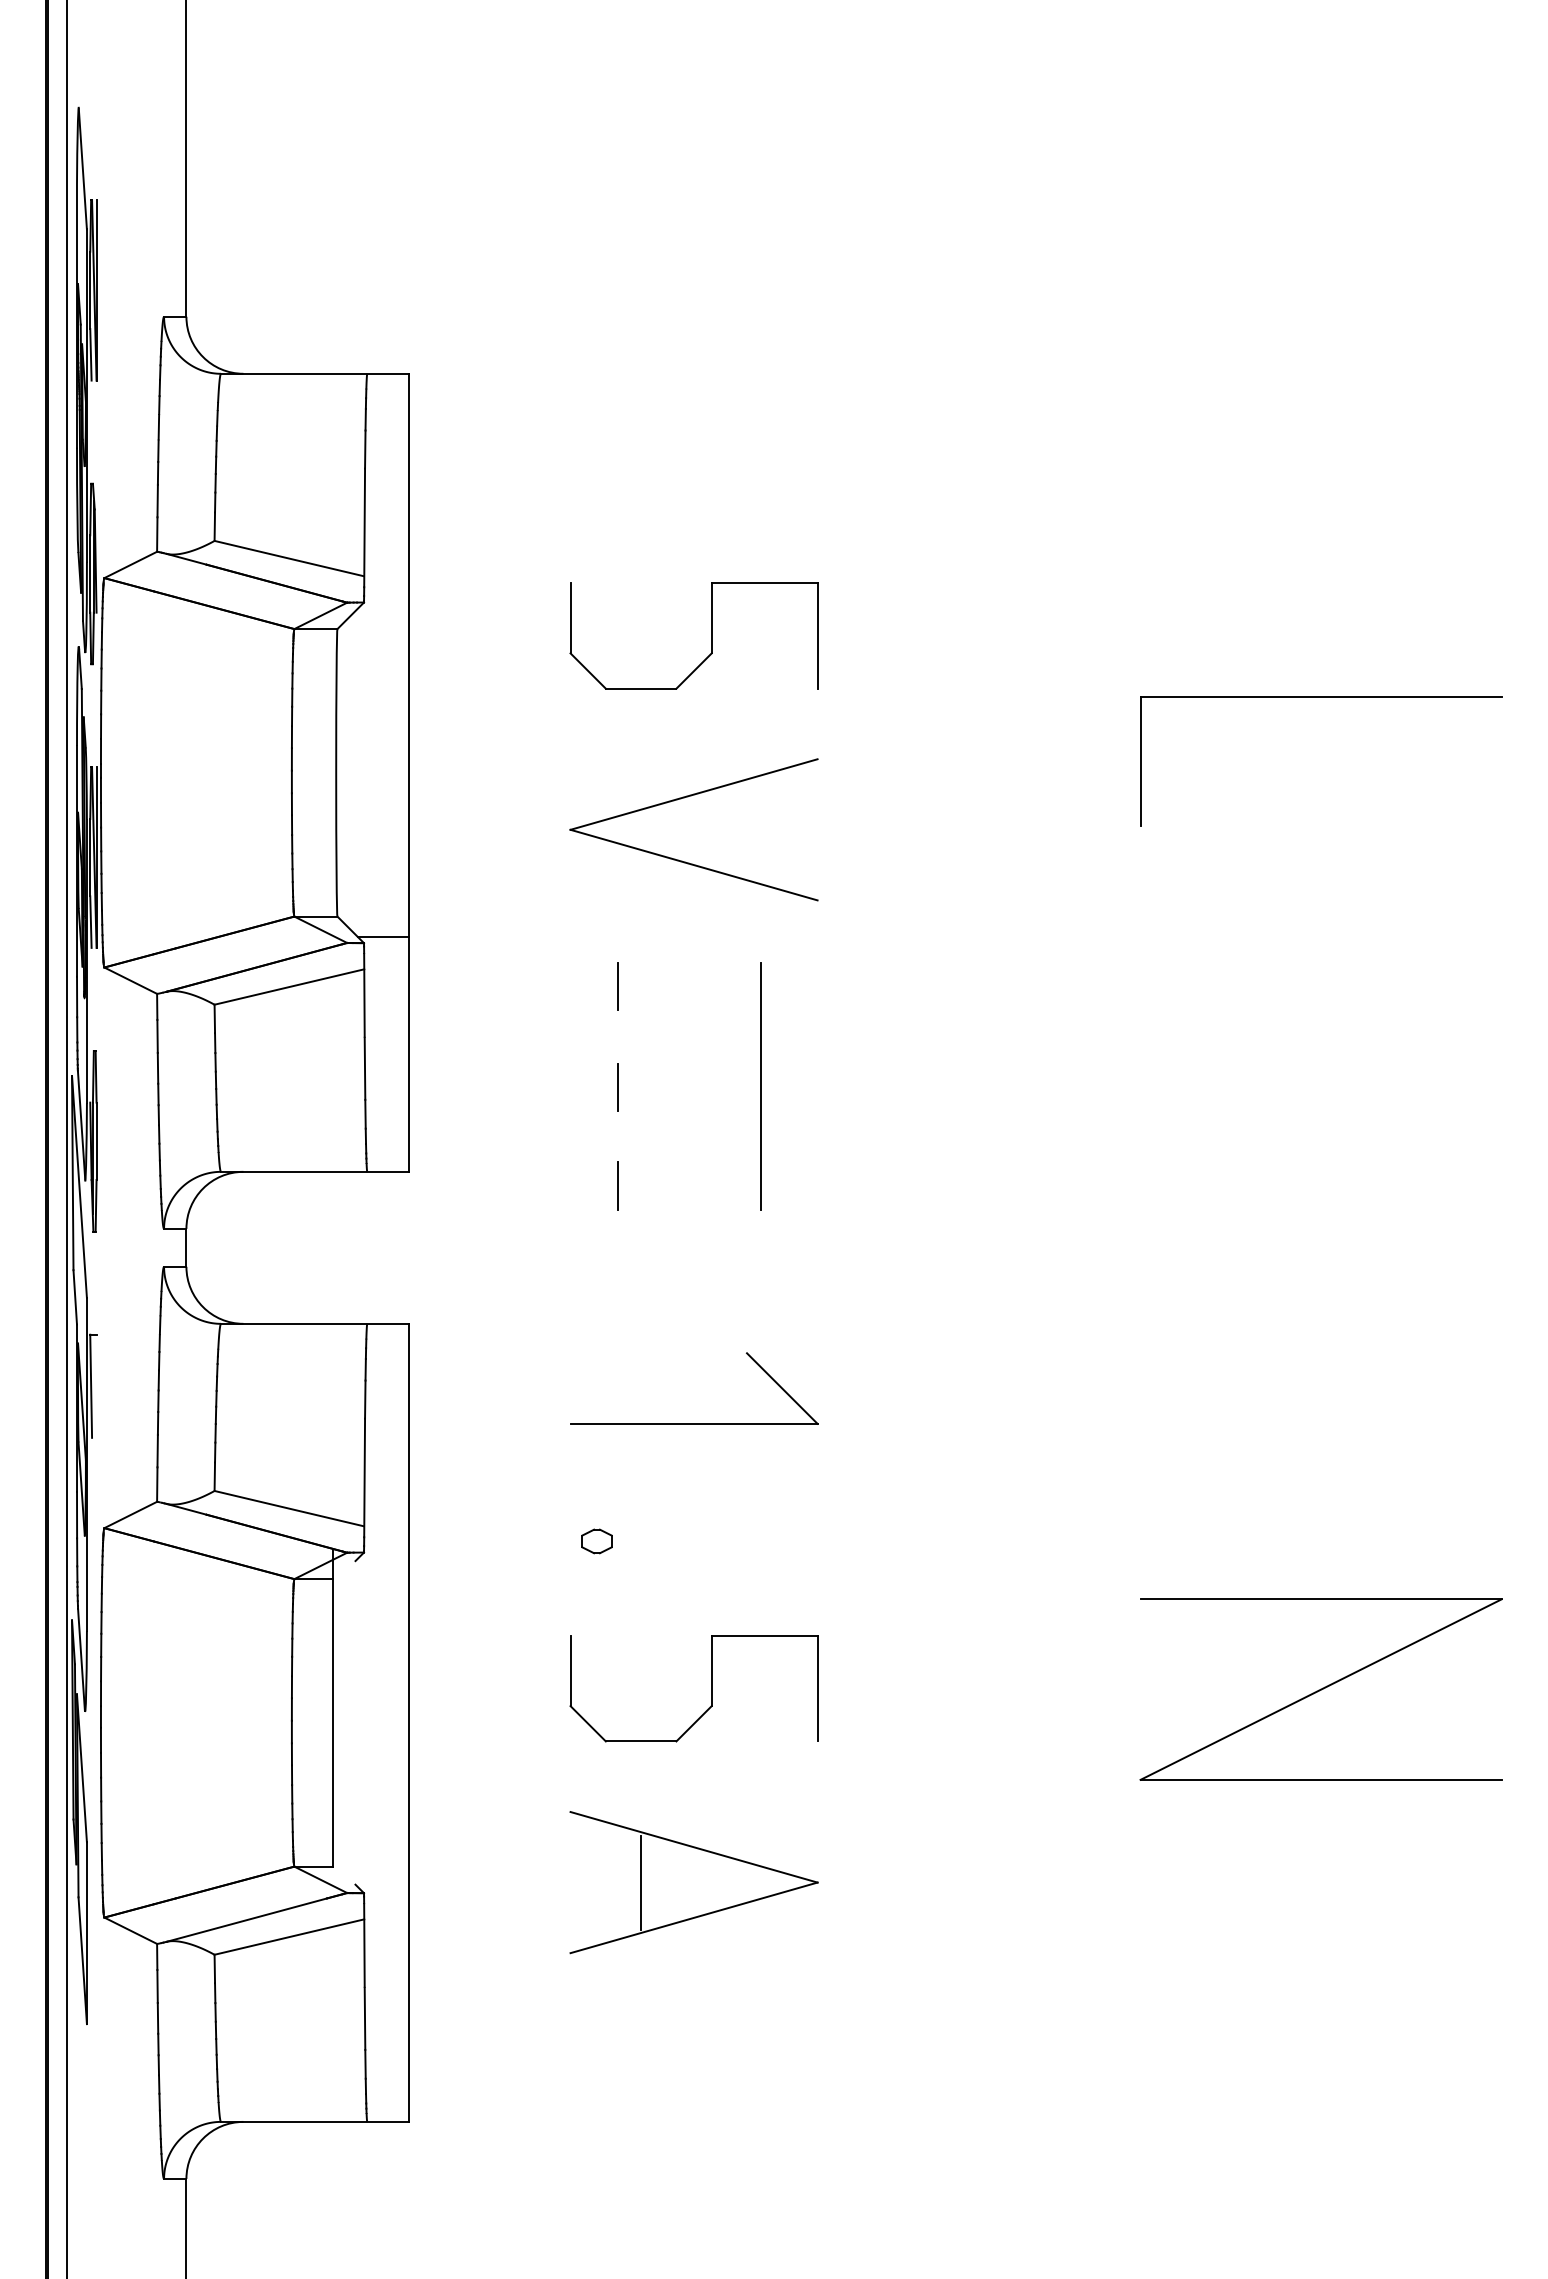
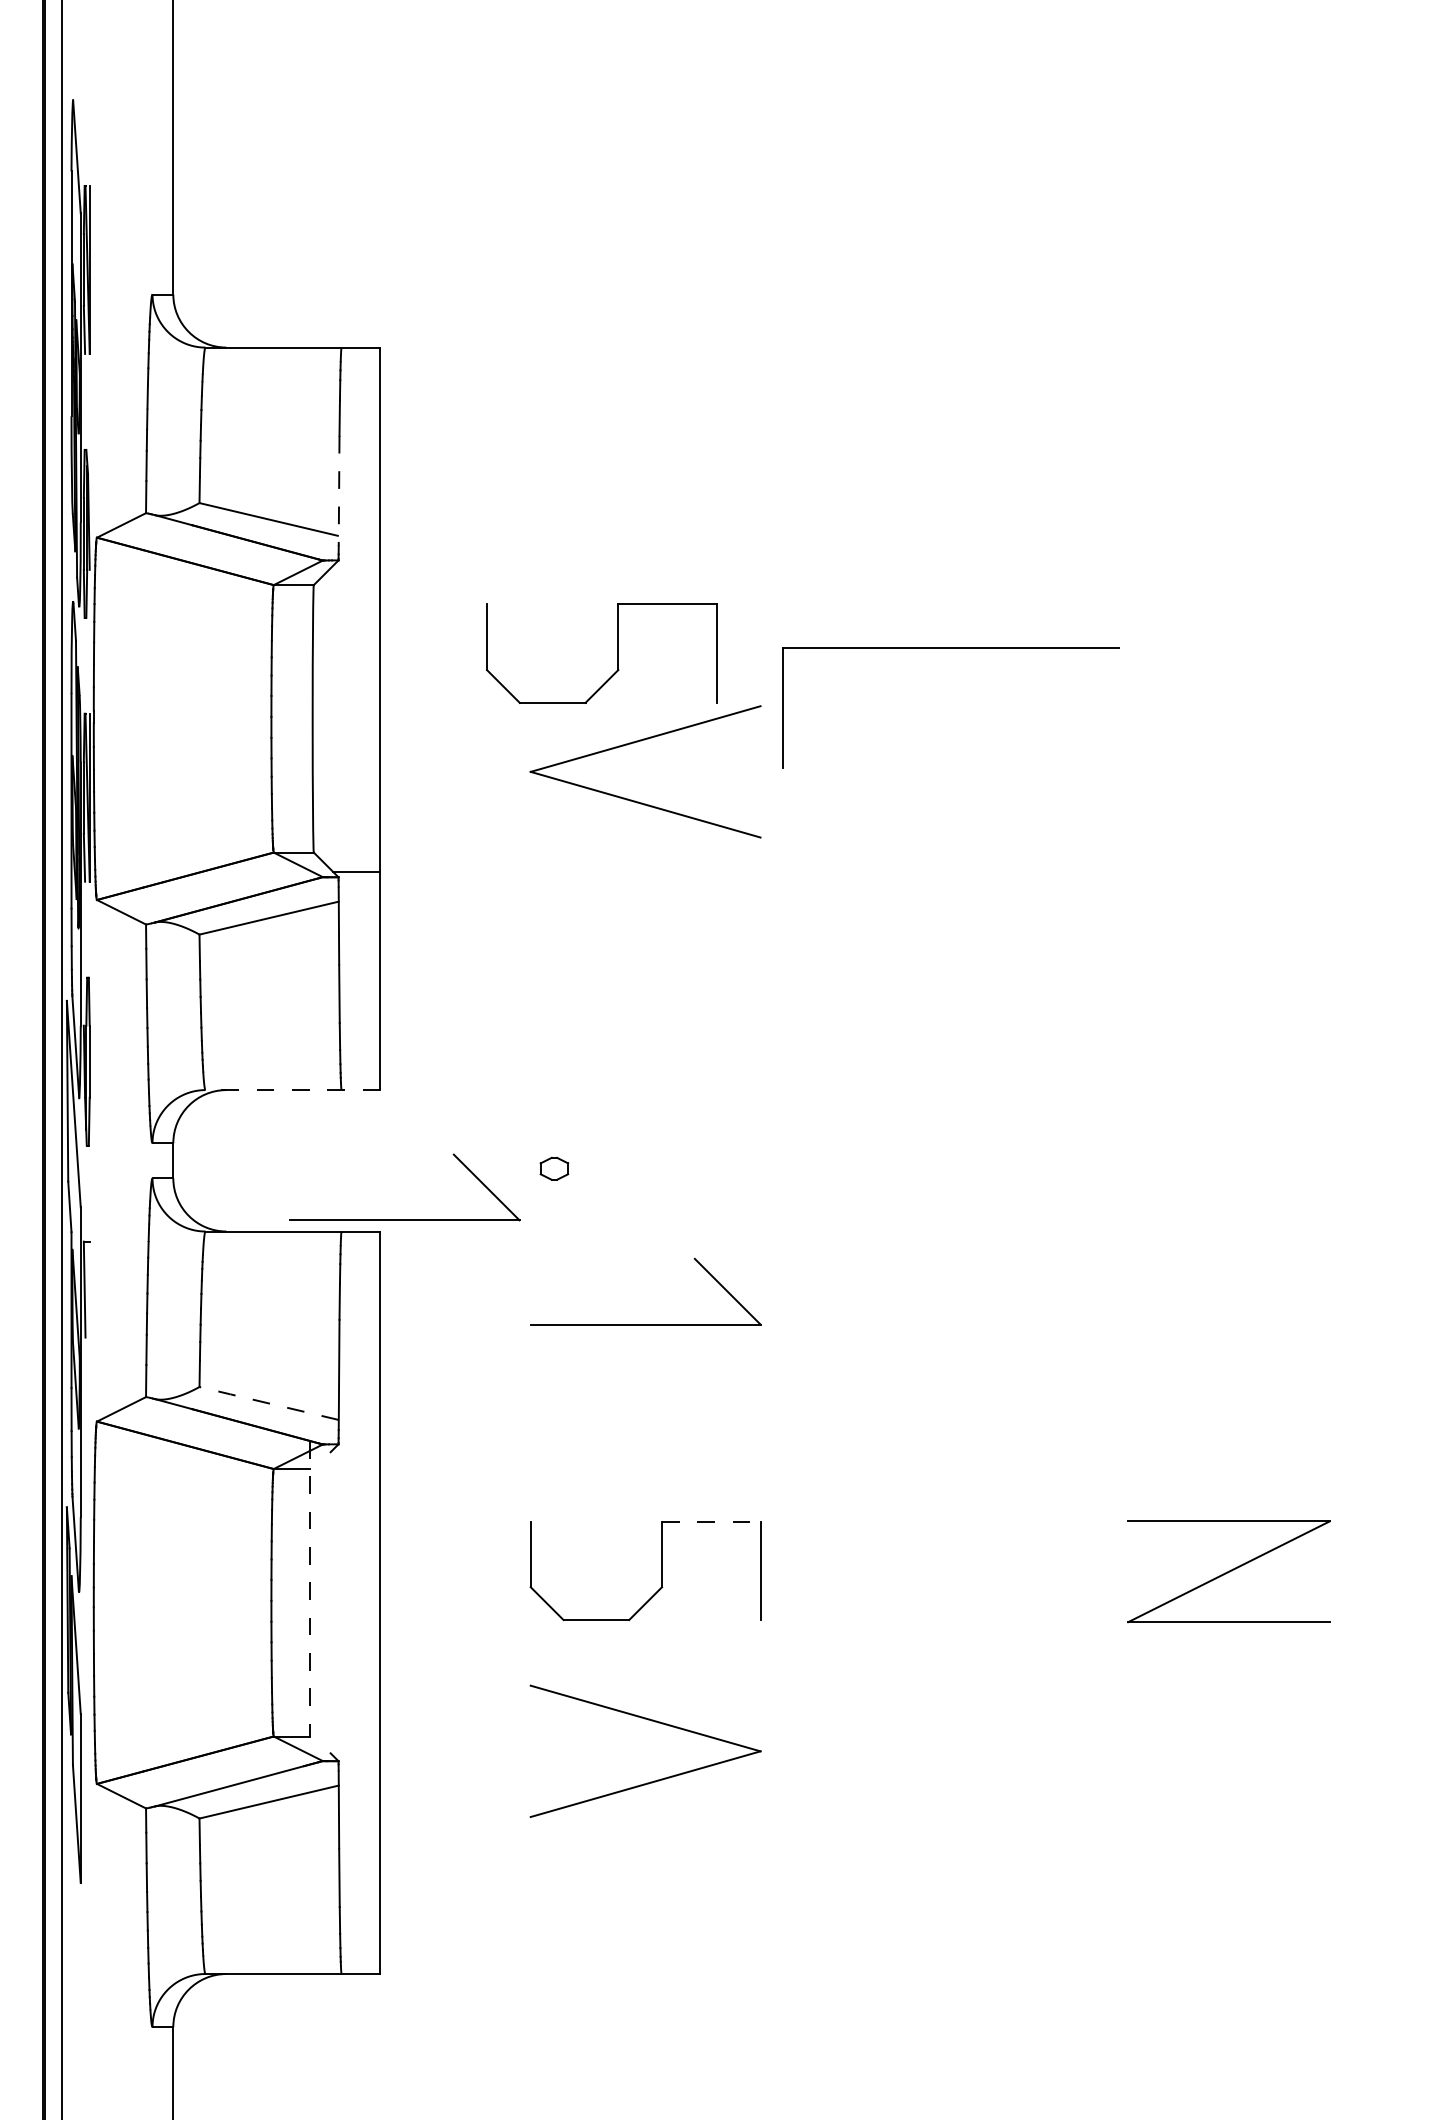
line: (364, 528) -> (339, 491), solid -> dashed
part: (711, 635) -> (618, 653), moved
part: (1321, 697) -> (951, 648), moved
line: (618, 986) -> (575, 917), removed
line: (760, 1085) -> (707, 1009), removed
line: (618, 1087) -> (575, 1011), removed
line: (315, 1171) -> (293, 1089), solid -> dashed
line: (618, 1185) -> (575, 1102), removed
part: (435, 1311) -> (405, 1220), added
line: (287, 1508) -> (267, 1403), solid -> dashed
part: (596, 1541) -> (553, 1168), moved
line: (764, 1635) -> (711, 1521), solid -> dashed
part: (1320, 1689) -> (1228, 1571), size x0.6
line: (333, 1707) -> (310, 1588), solid -> dashed
line: (641, 1882) -> (596, 1751), removed

